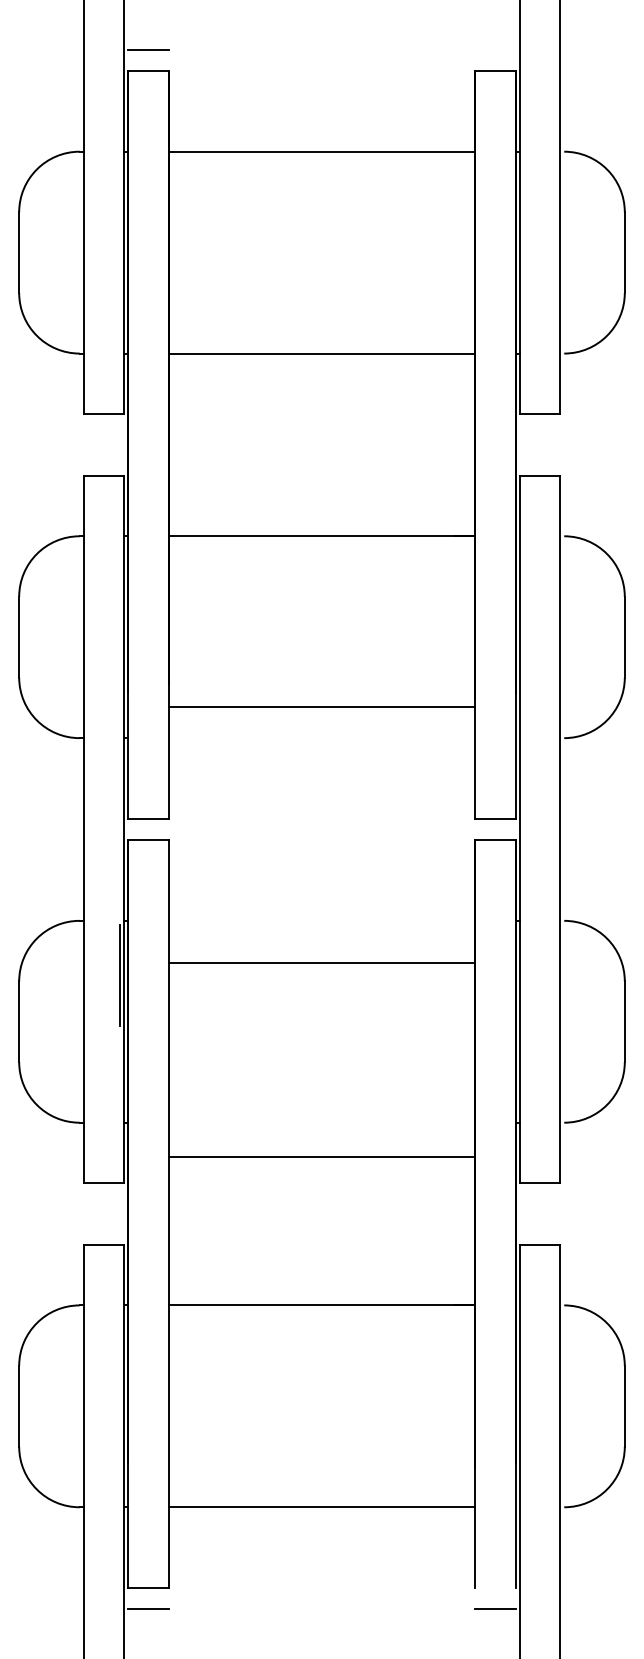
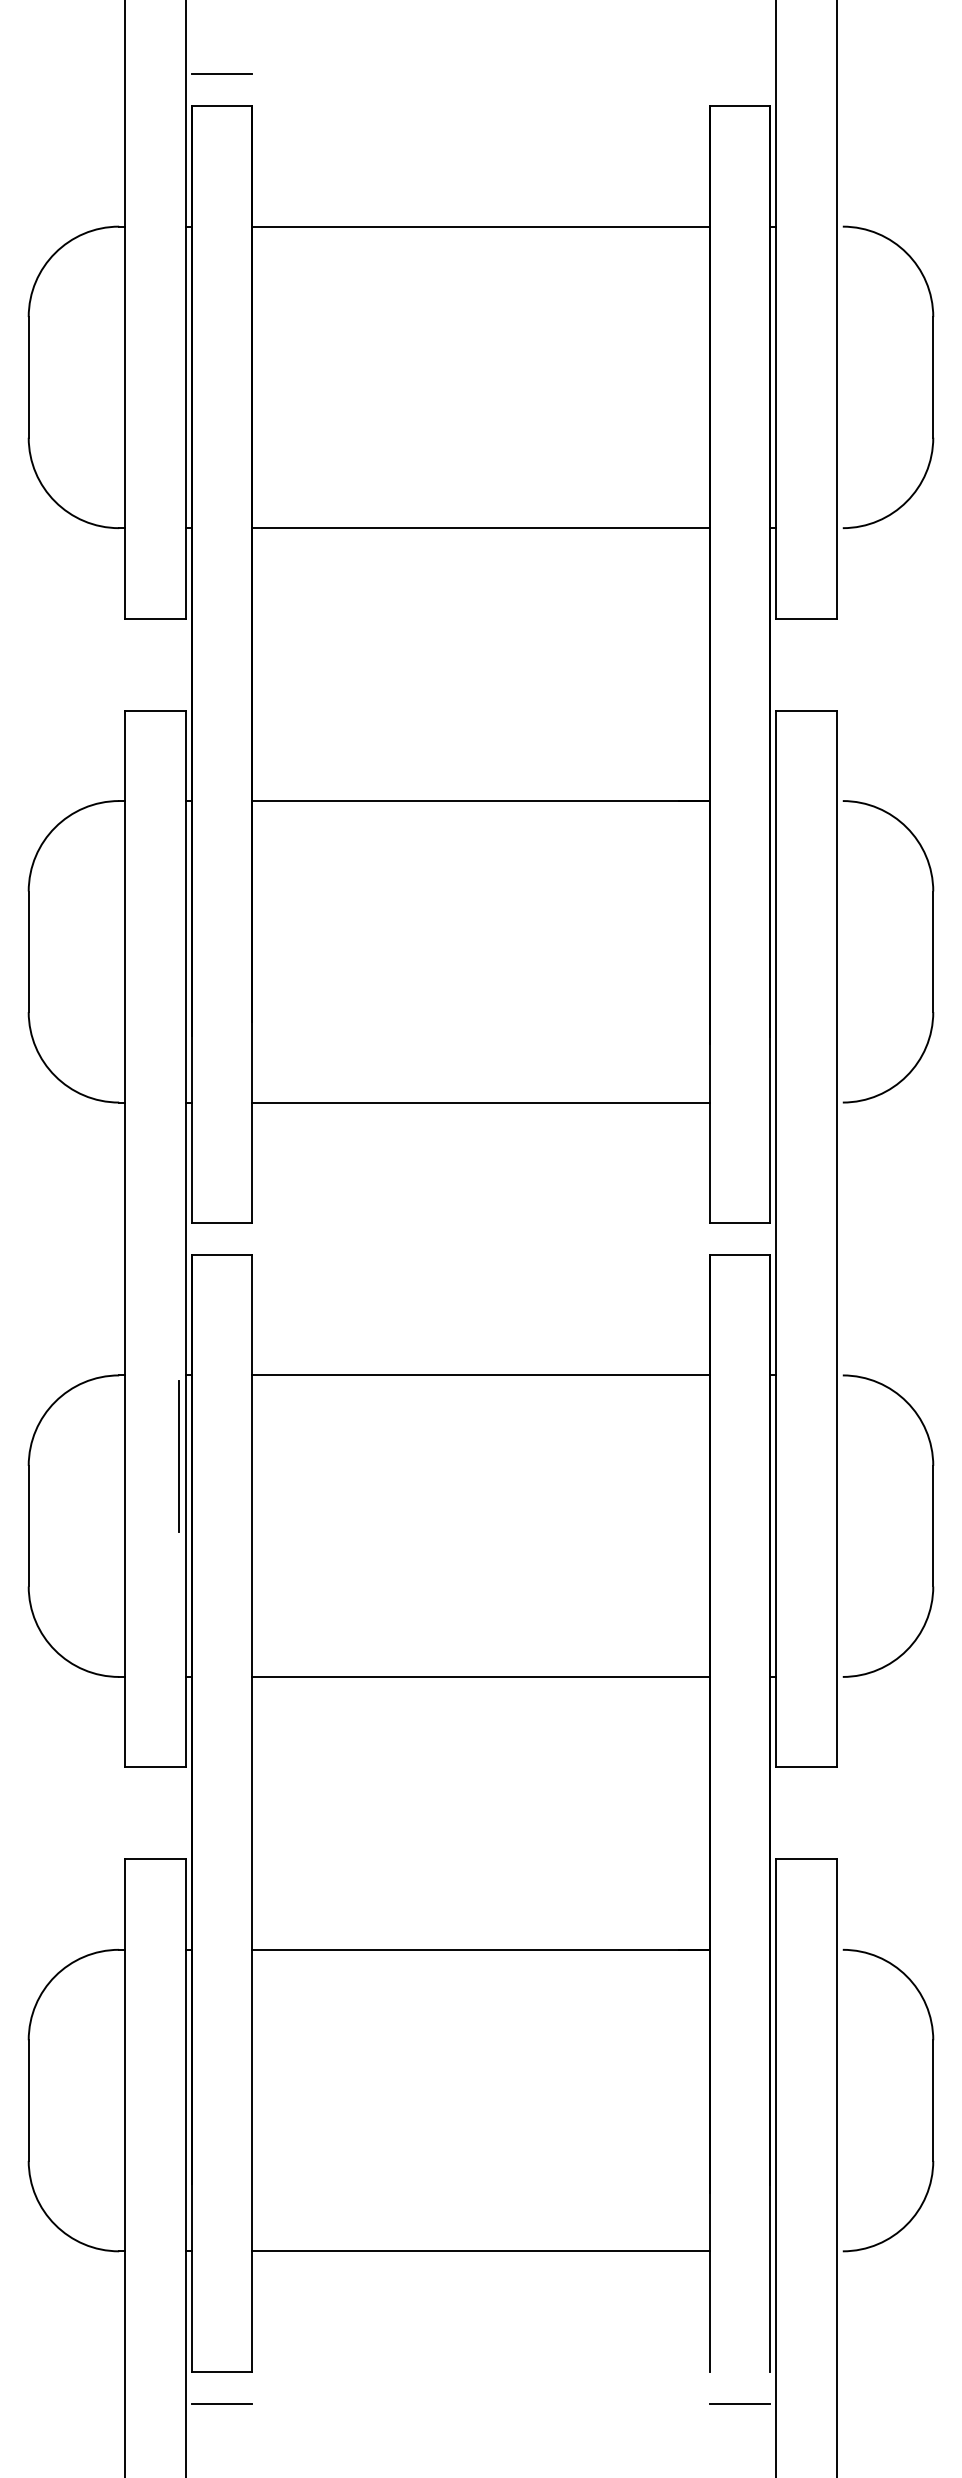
line: (321, 707) -> (480, 1103), moved
line: (321, 962) -> (480, 1374), moved
line: (321, 1156) -> (480, 1676), moved

